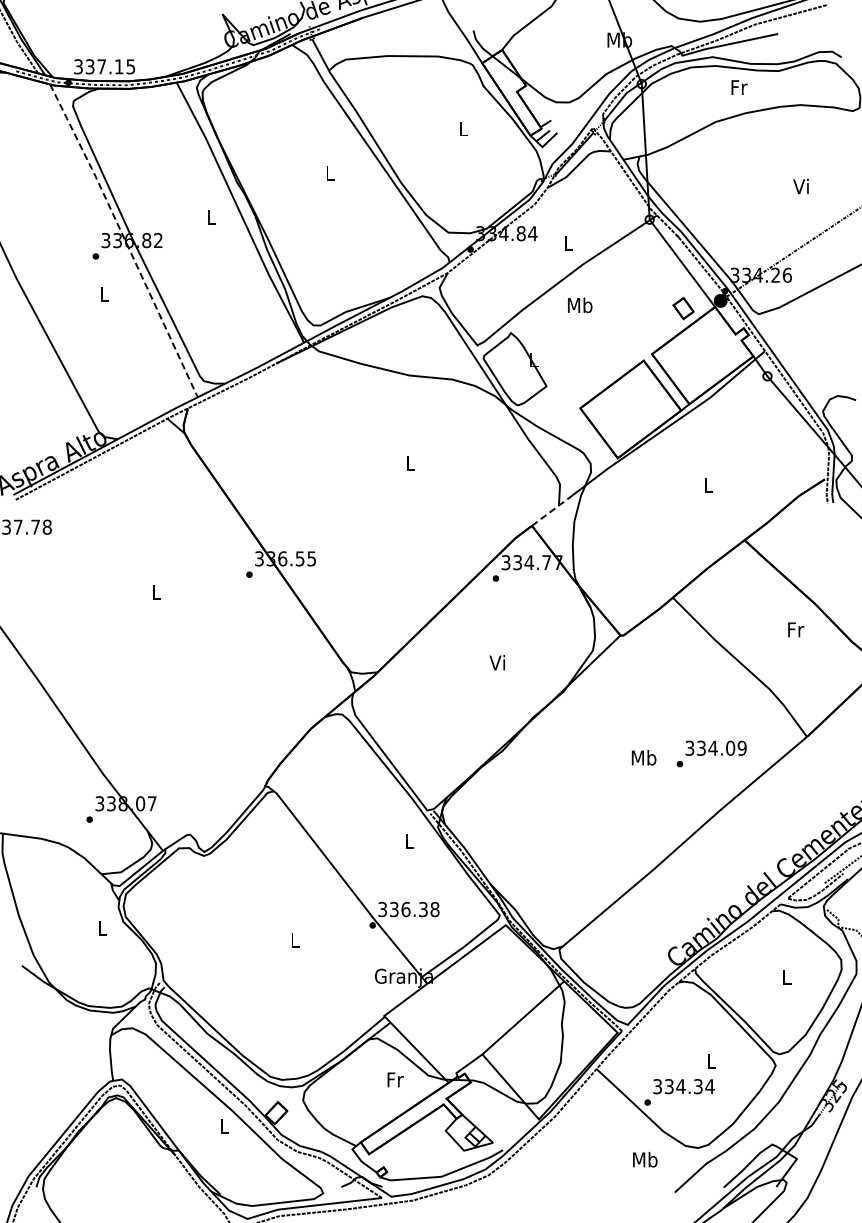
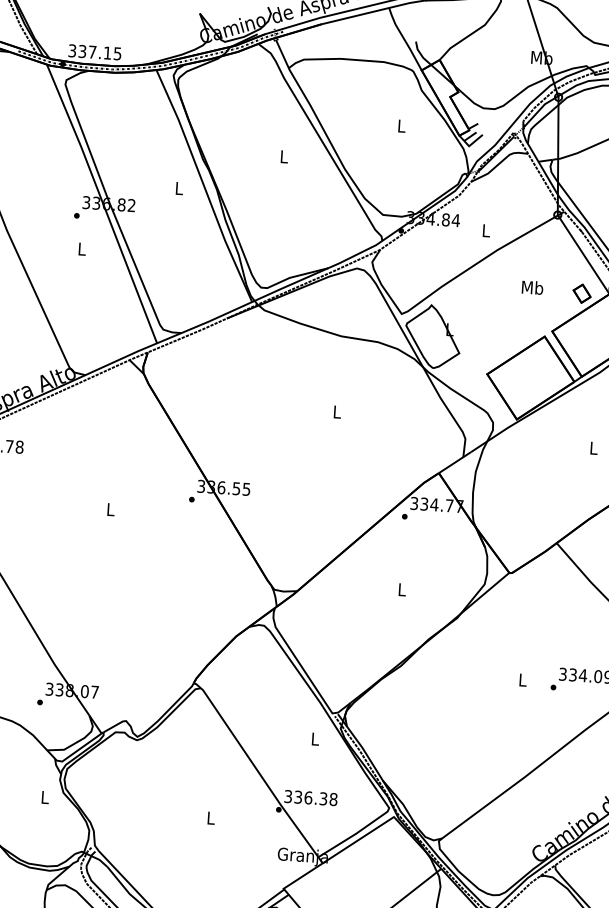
line: (124, 239) -> (102, 202), dashed -> solid
text: (580, 305) -> (532, 287), moved
line: (550, 512) -> (455, 462), dashed -> solid
text: (496, 662) -> (400, 589), Vi -> L
text: (643, 757) -> (522, 679), Mb -> L

